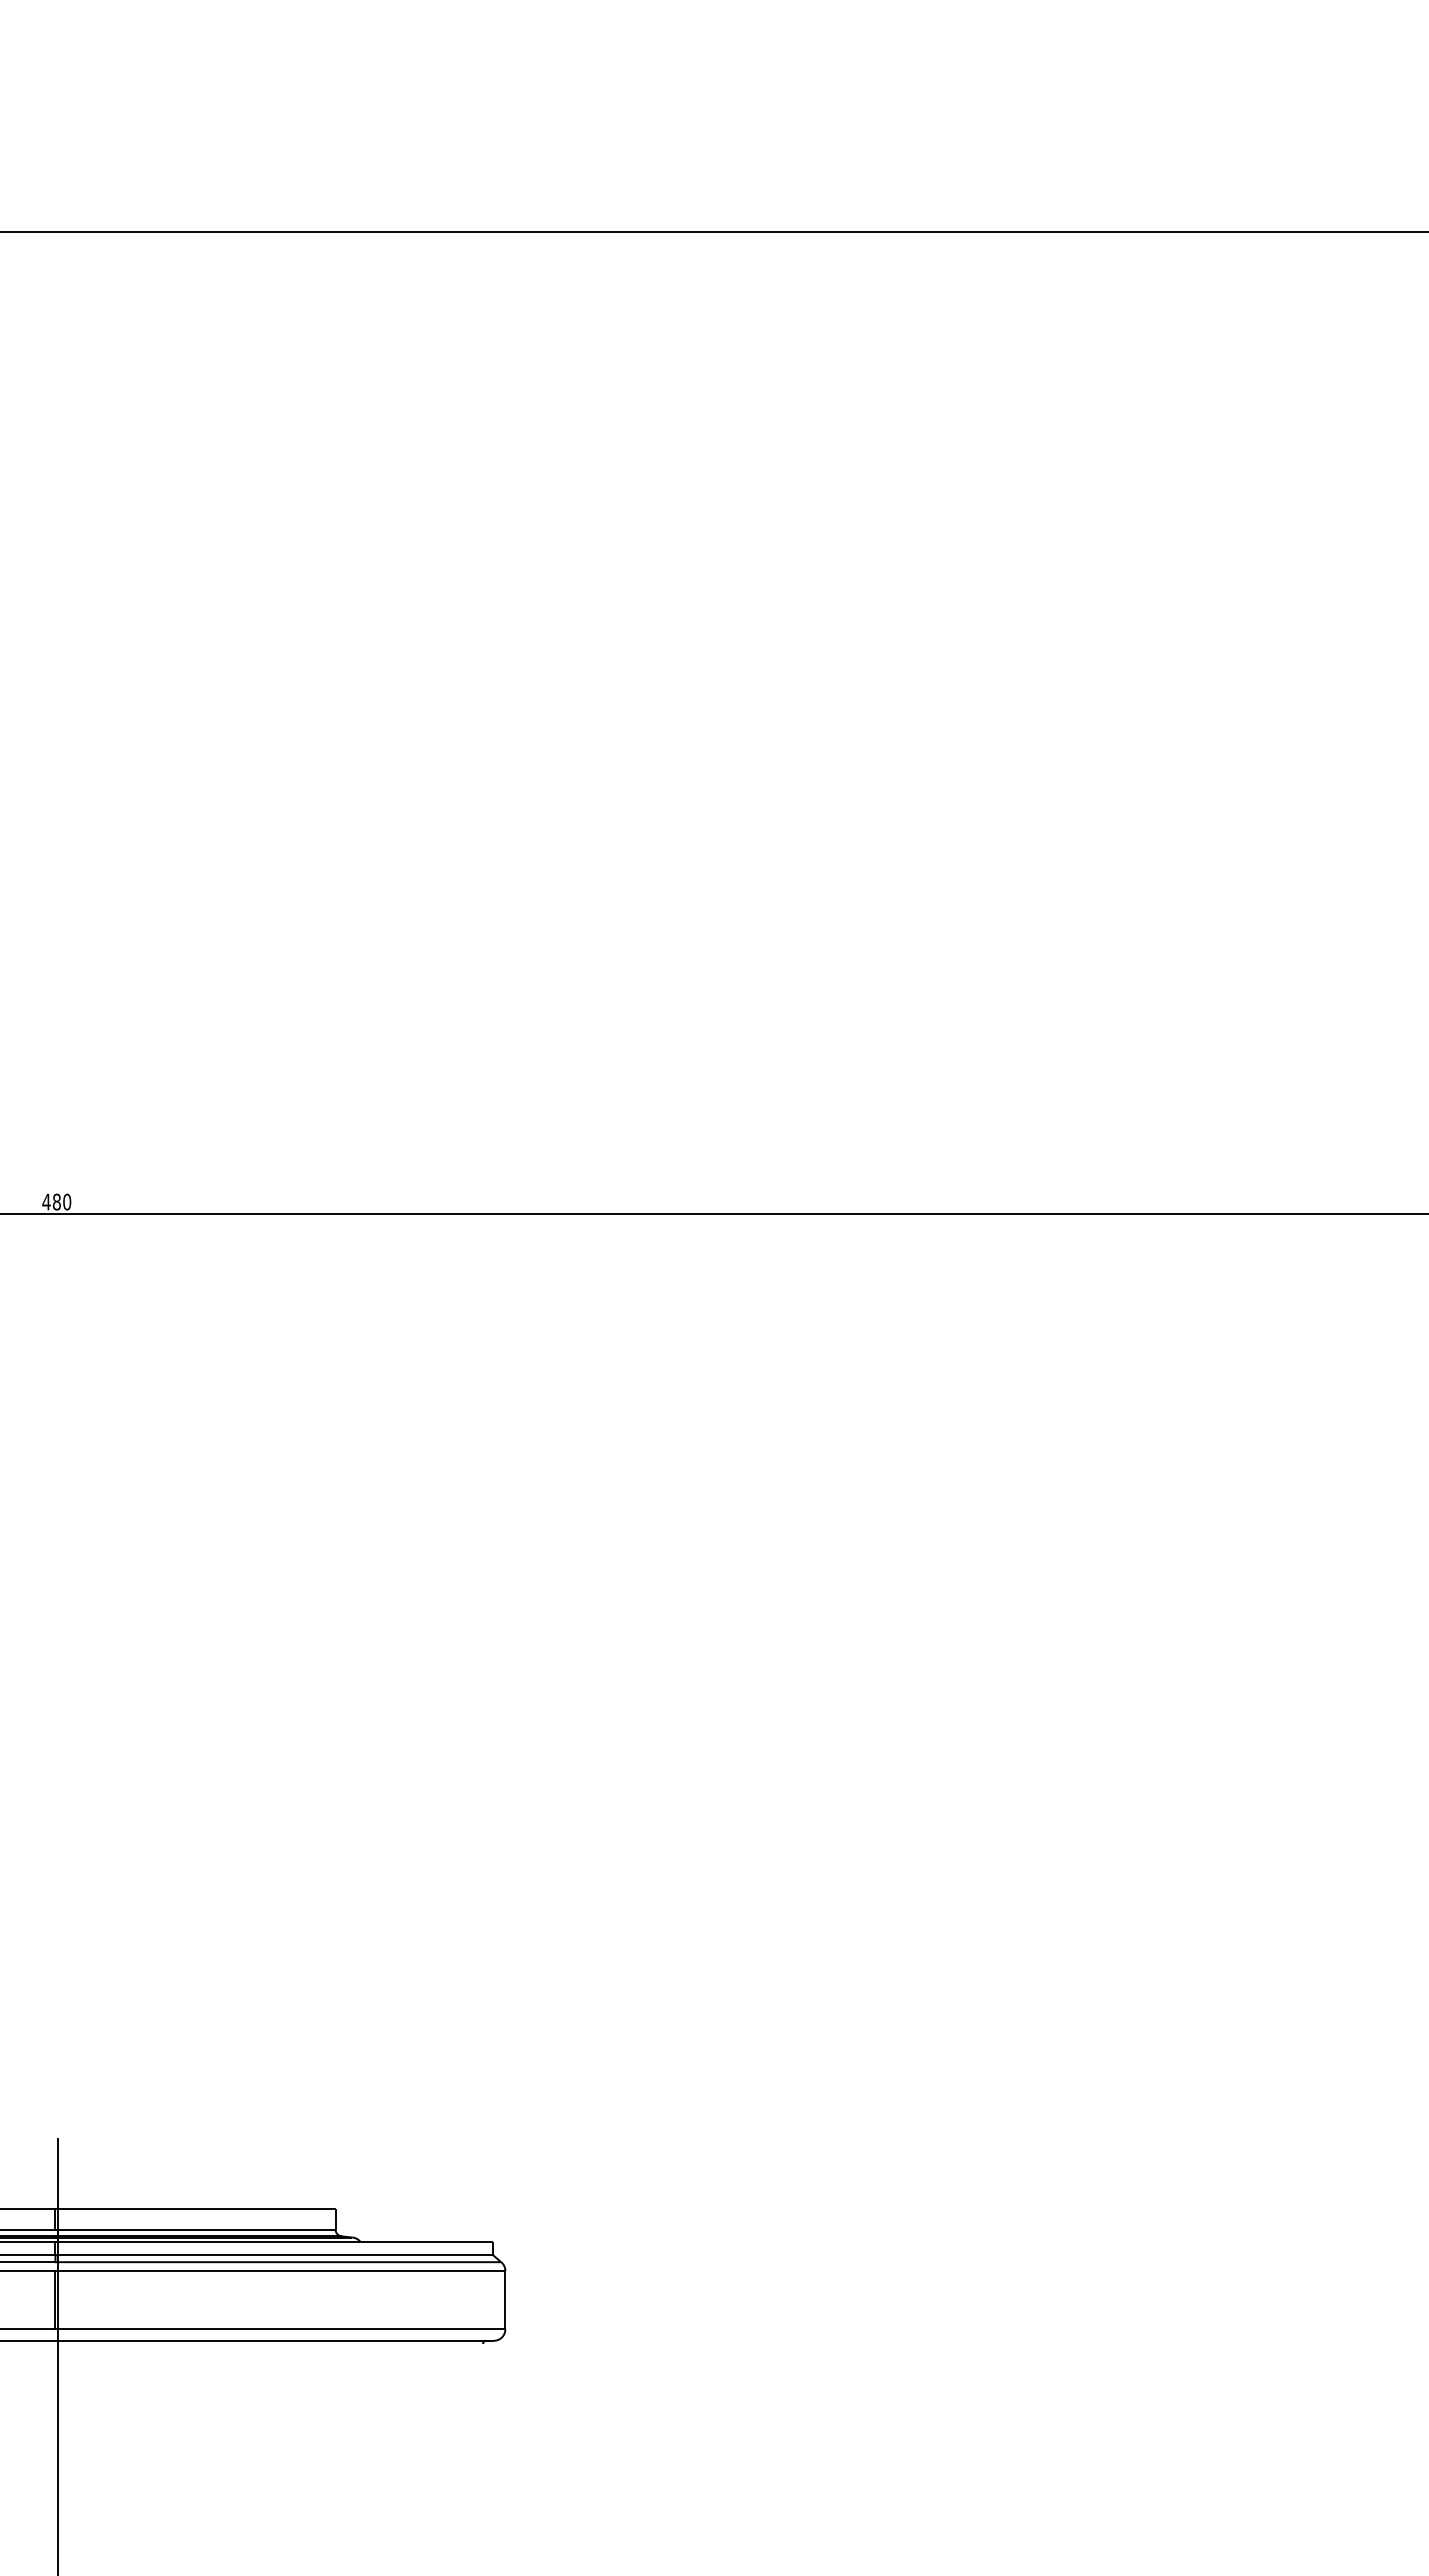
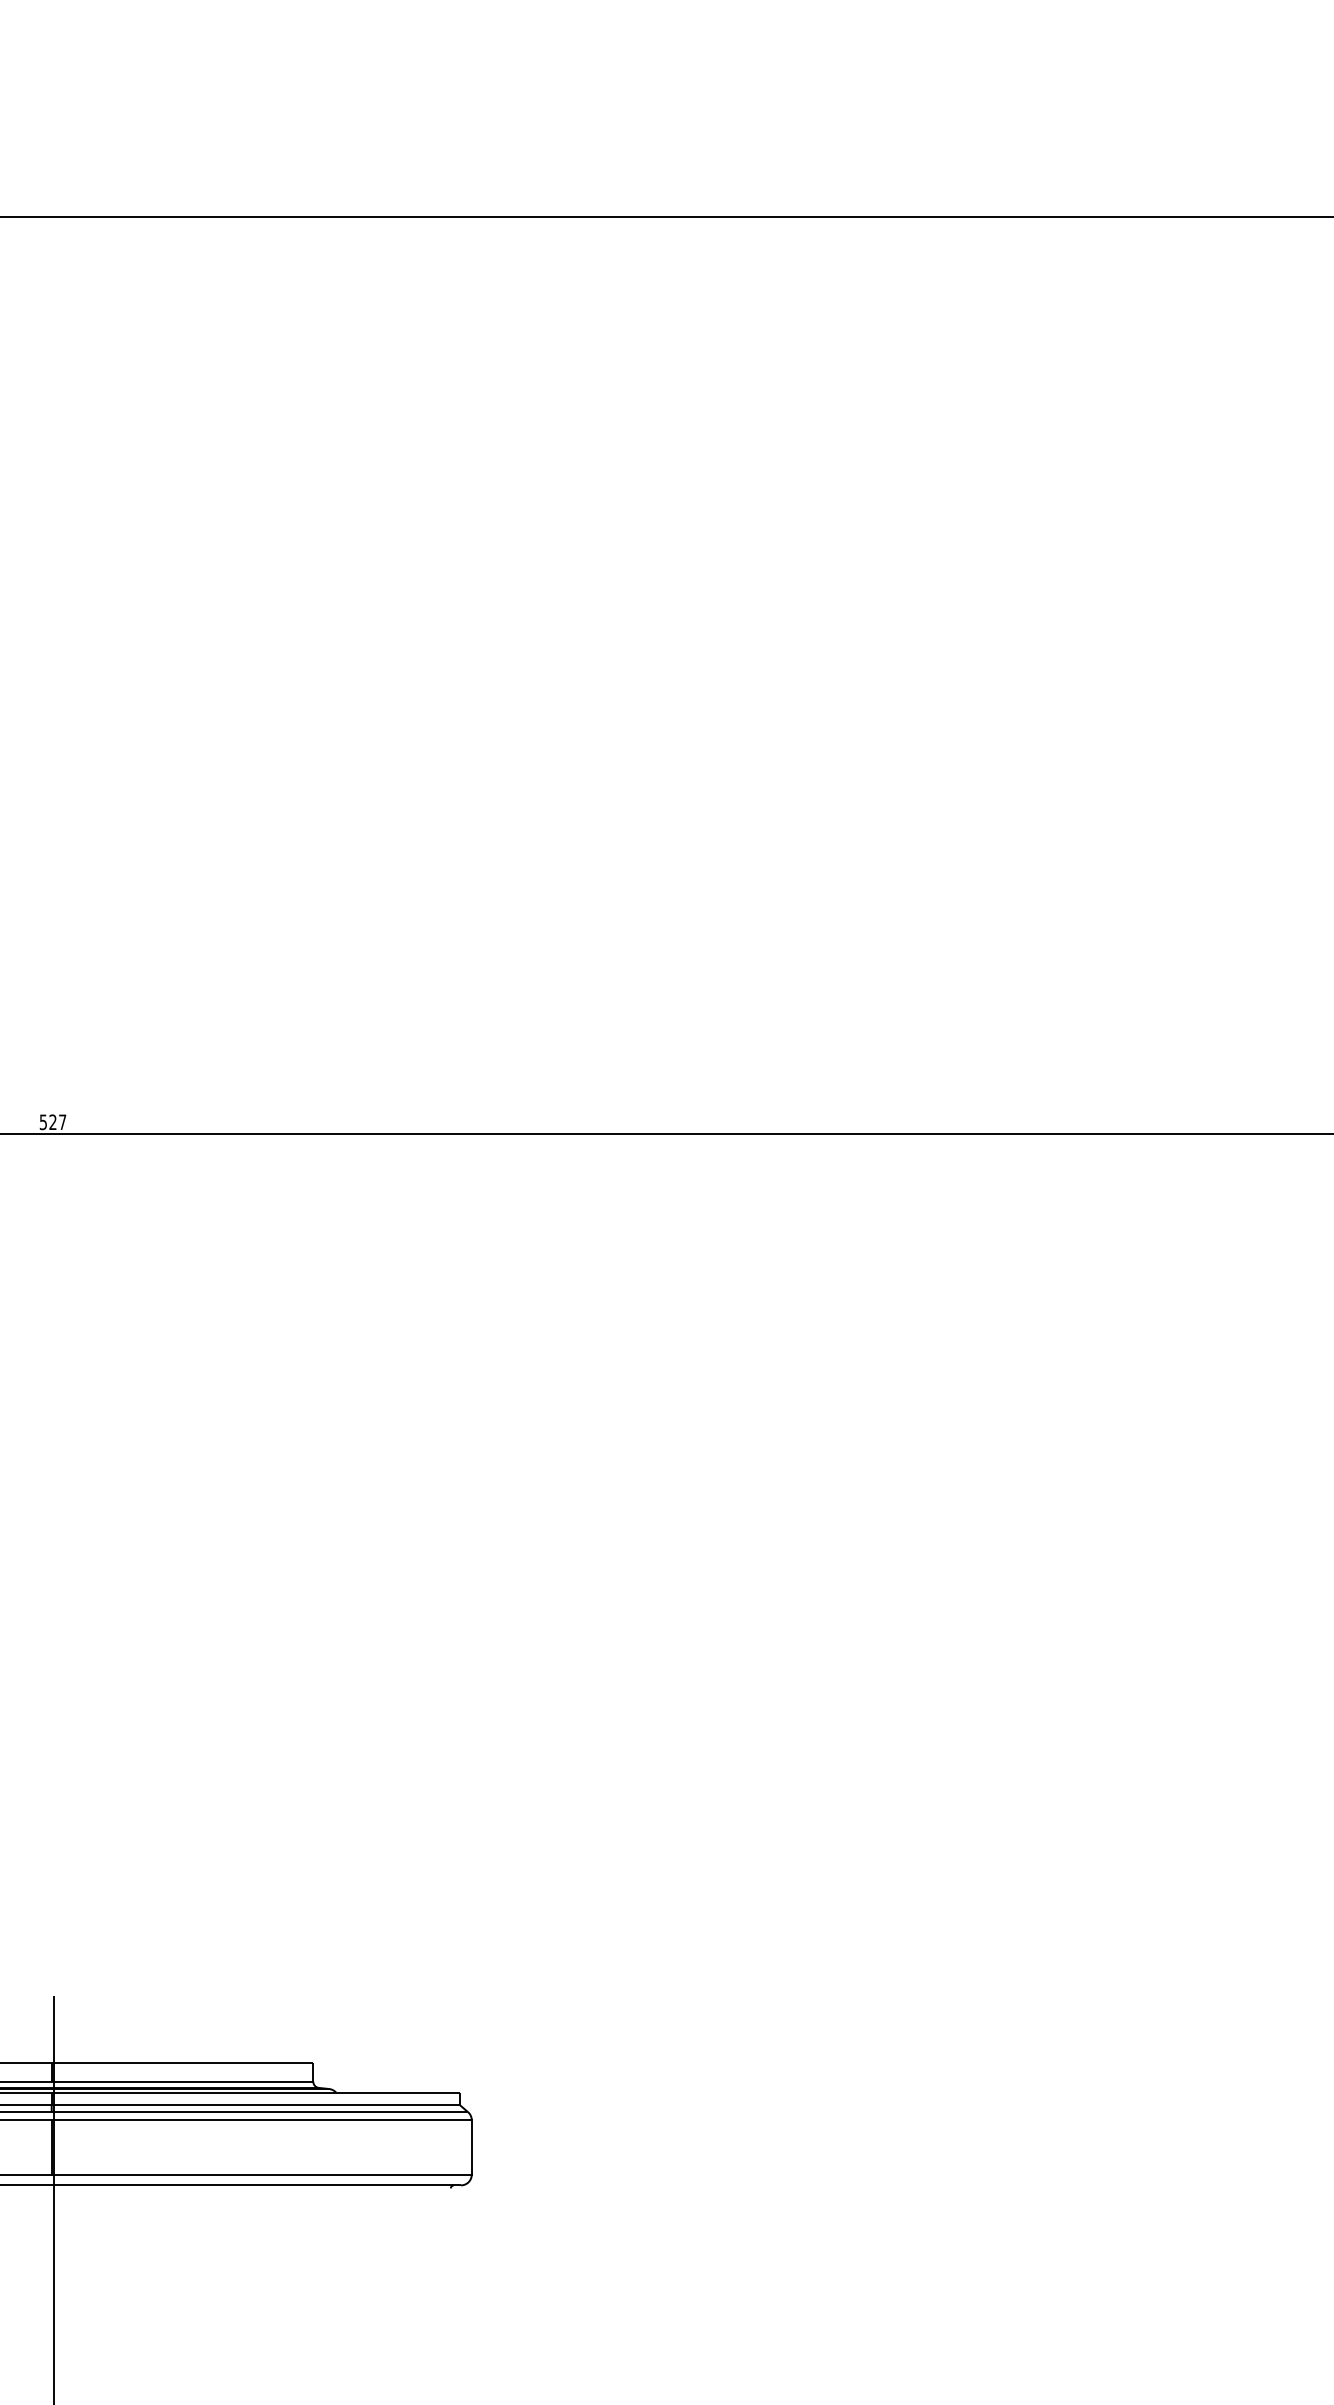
text: (56, 1201) -> (52, 1121), 480 -> 527

